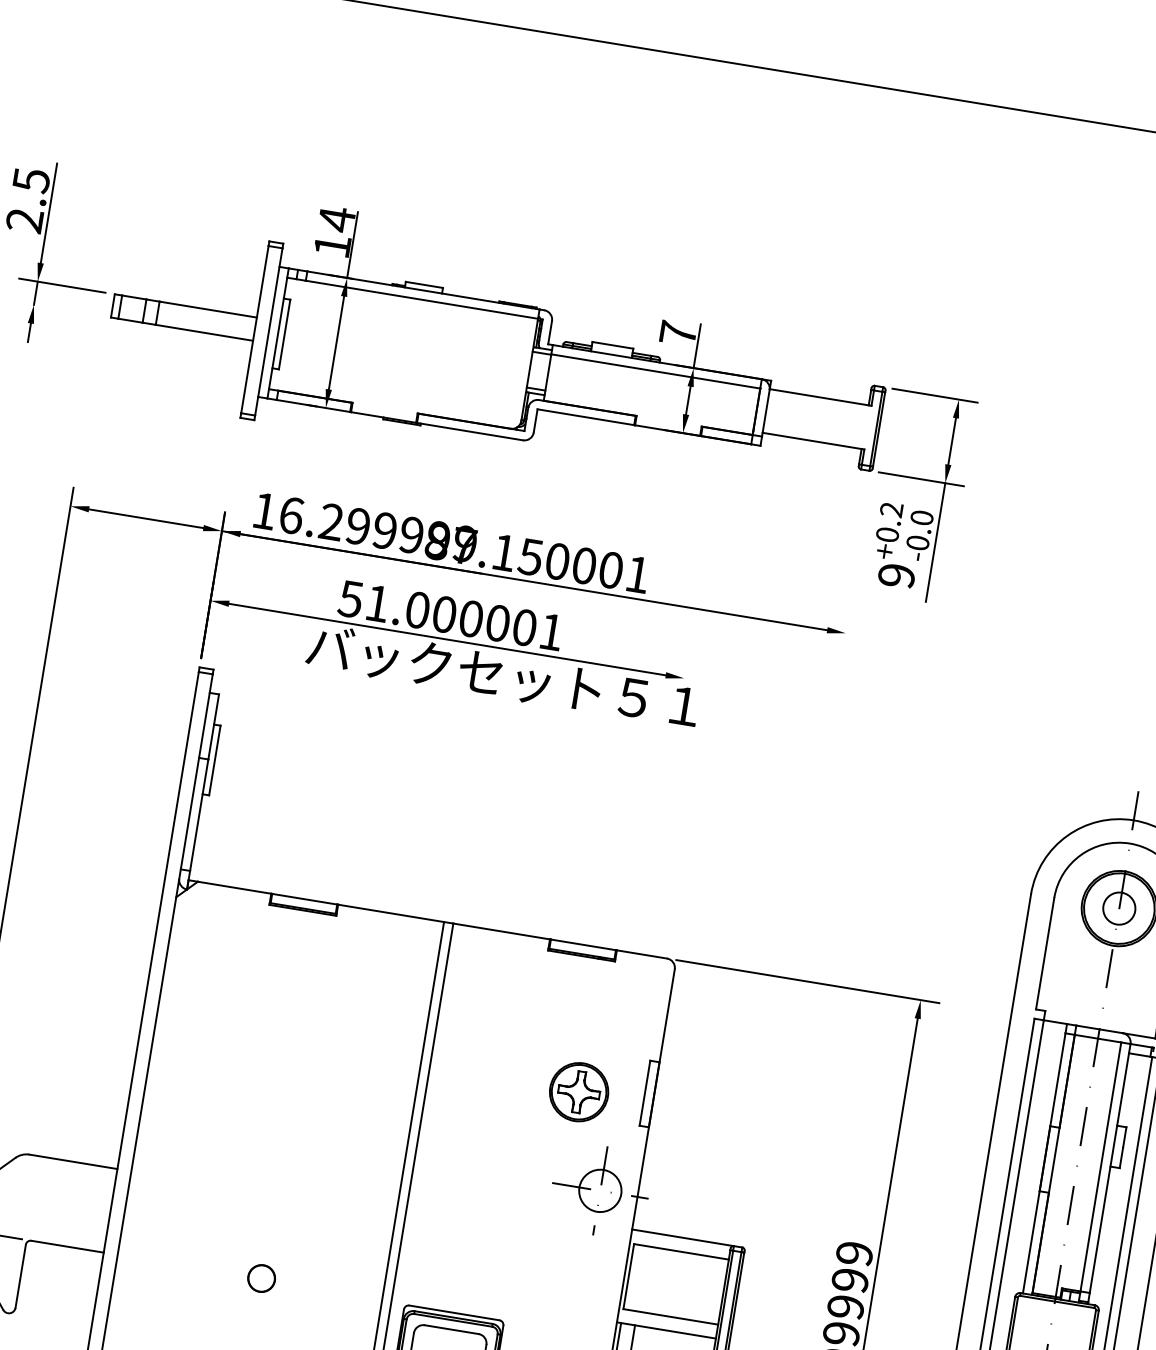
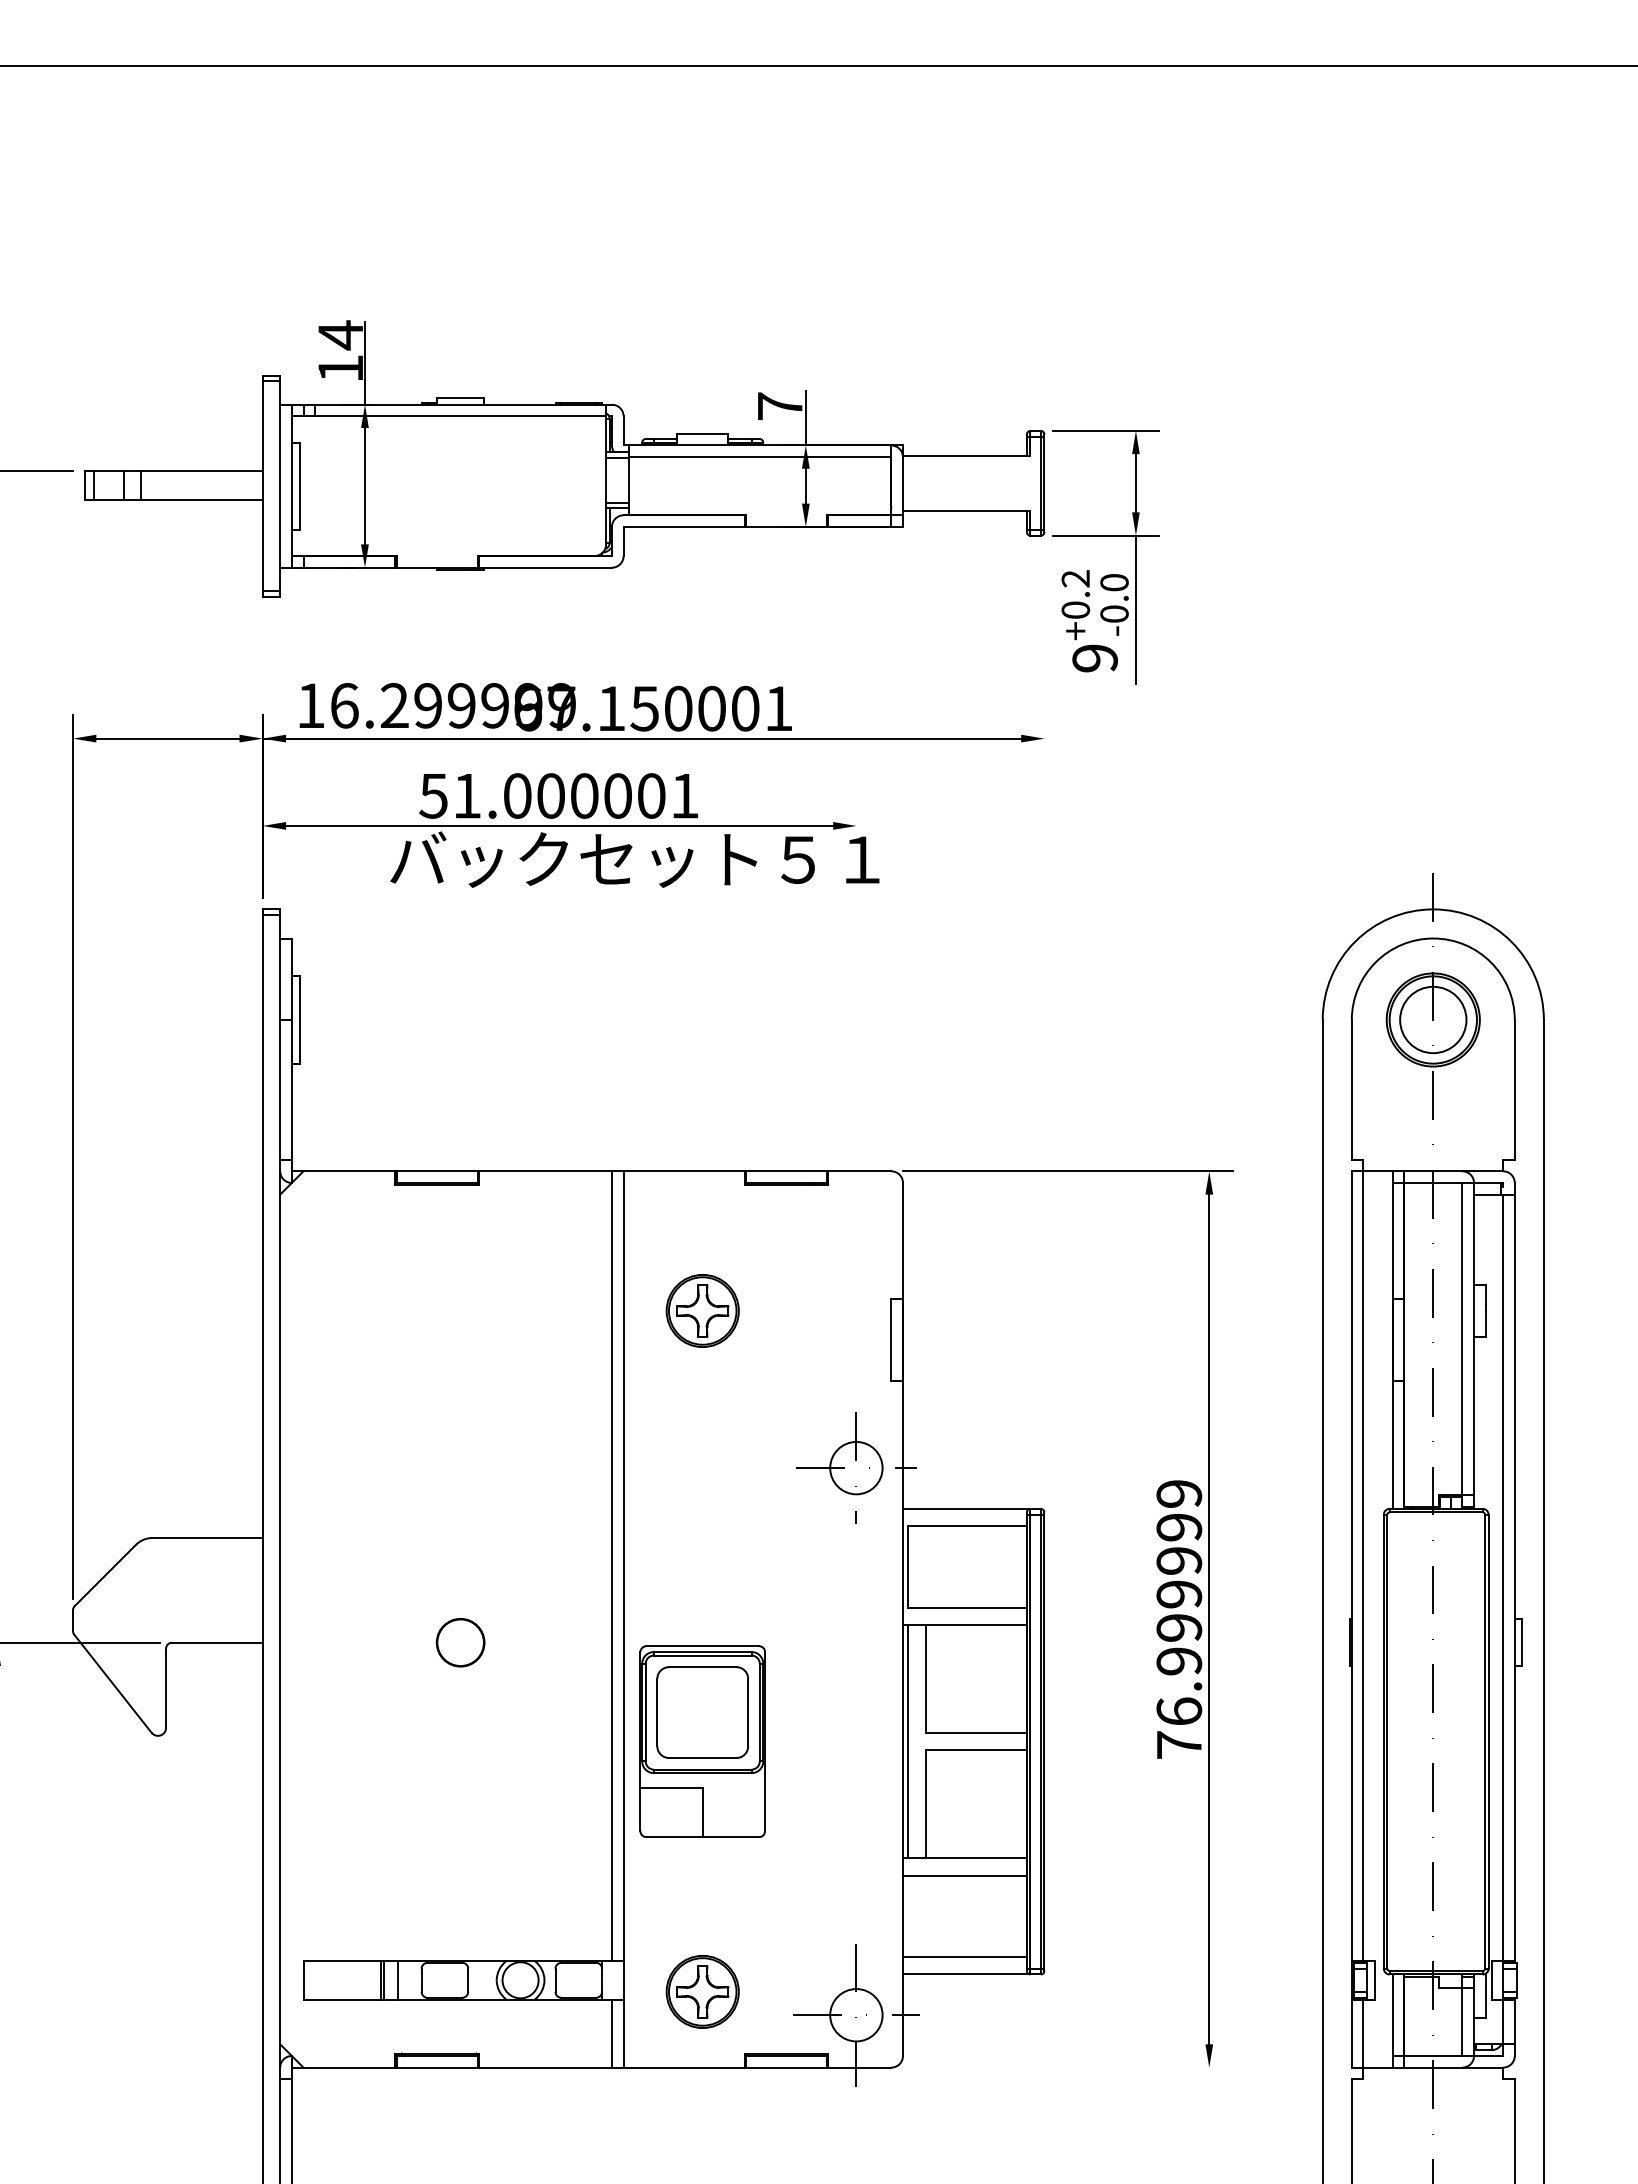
text: (437, 542) -> (528, 709), 87.150001 -> 67.150001
circle: (1119, 908) -> (1433, 1019), size x1.67
part: (578, 1091) -> (702, 1310), moved
part: (261, 1278) -> (460, 1642), size x1.43

